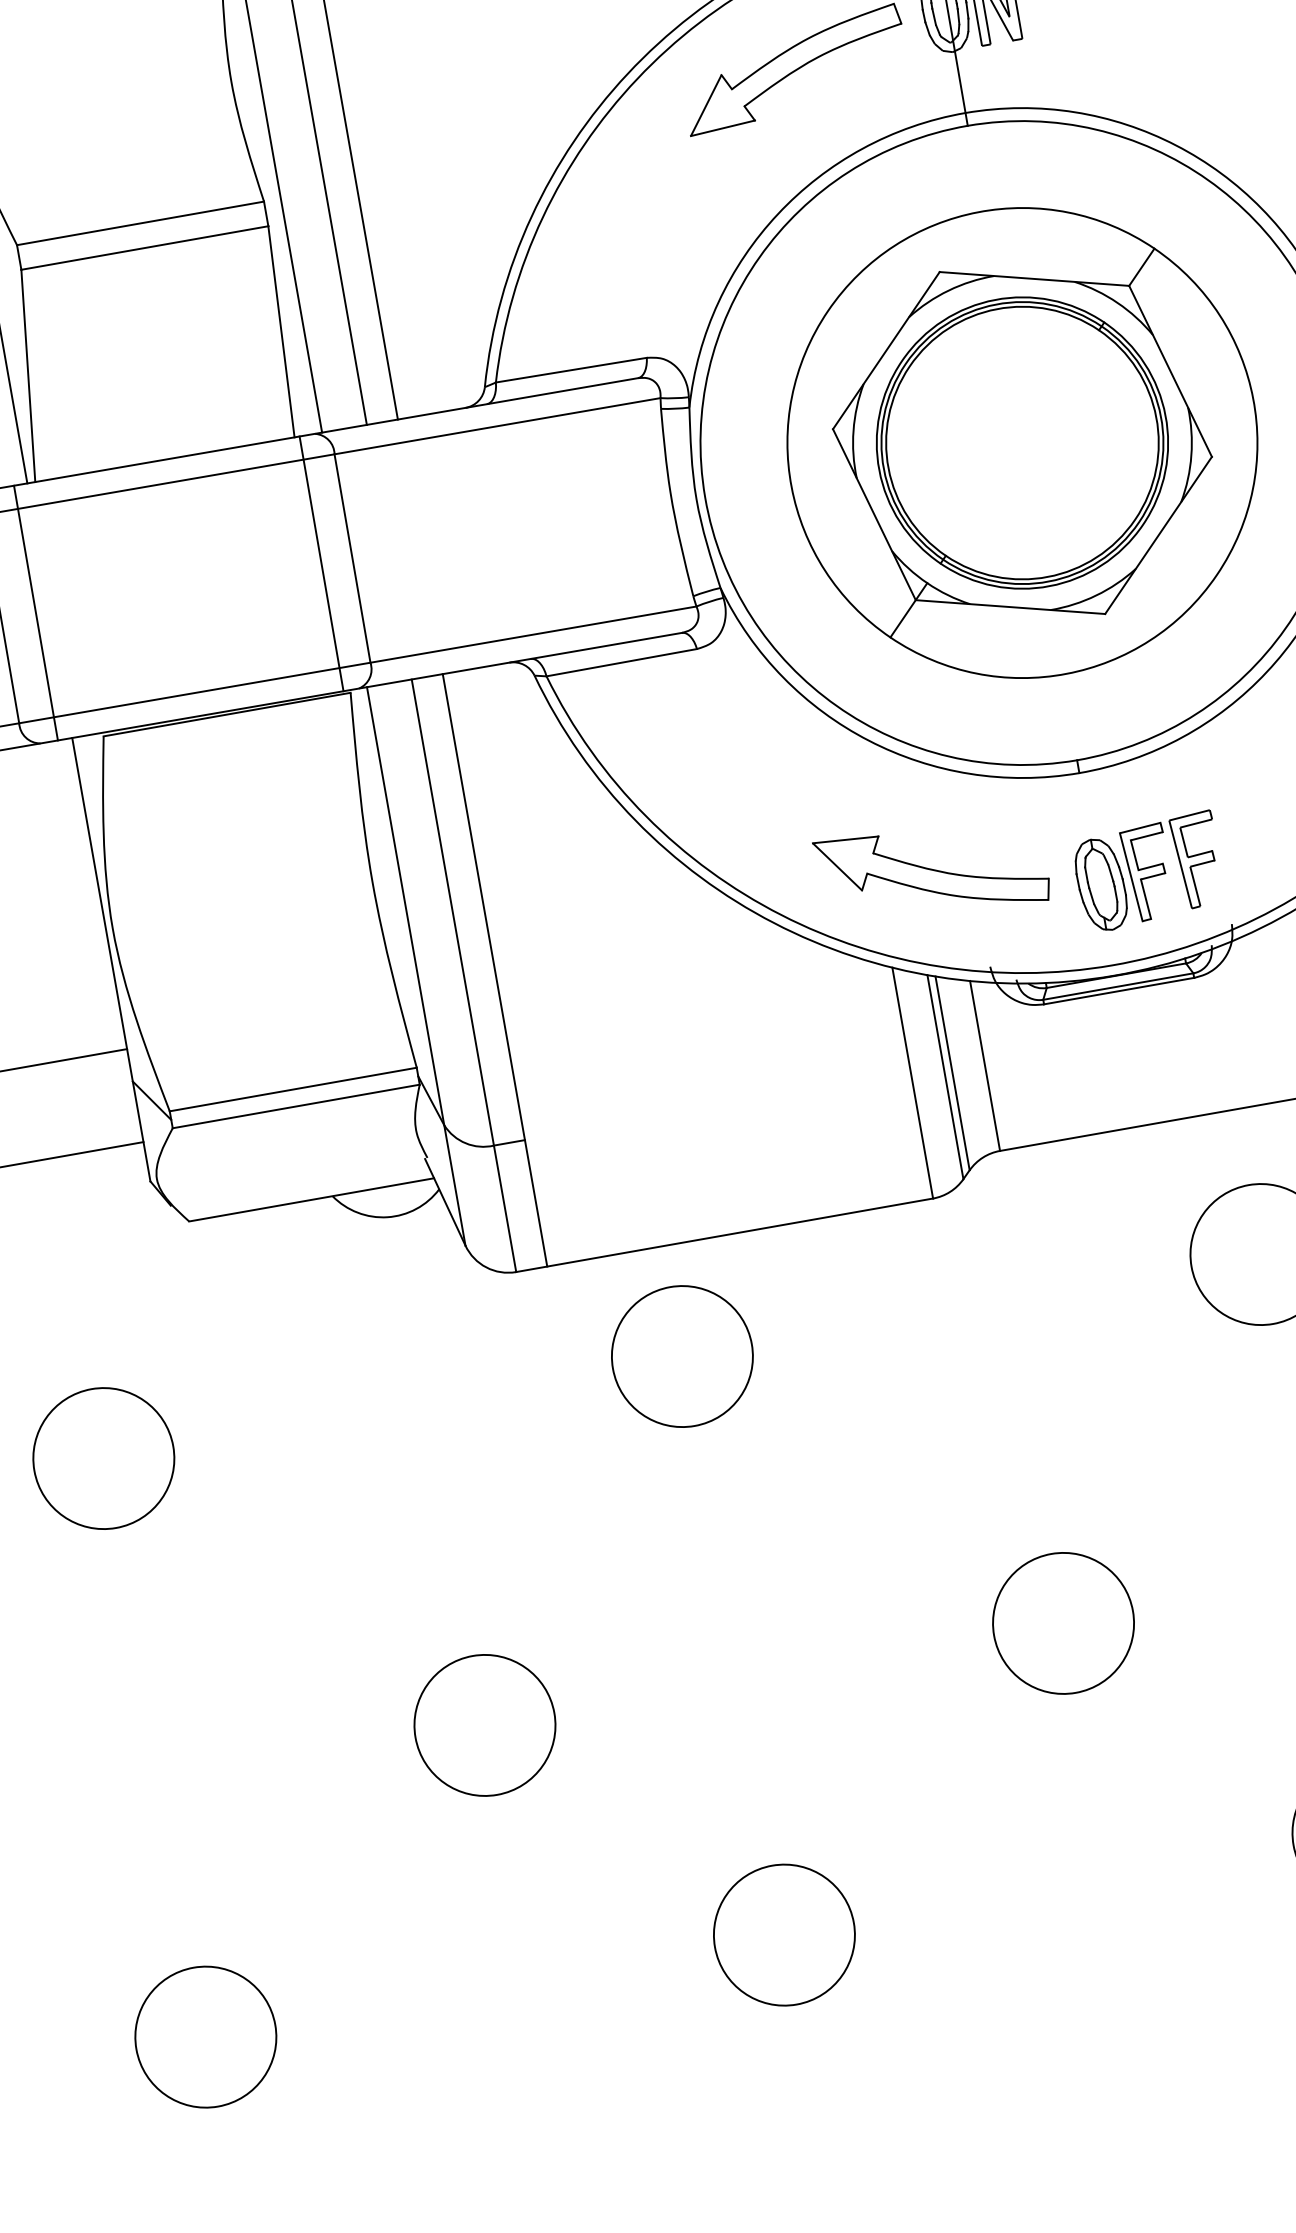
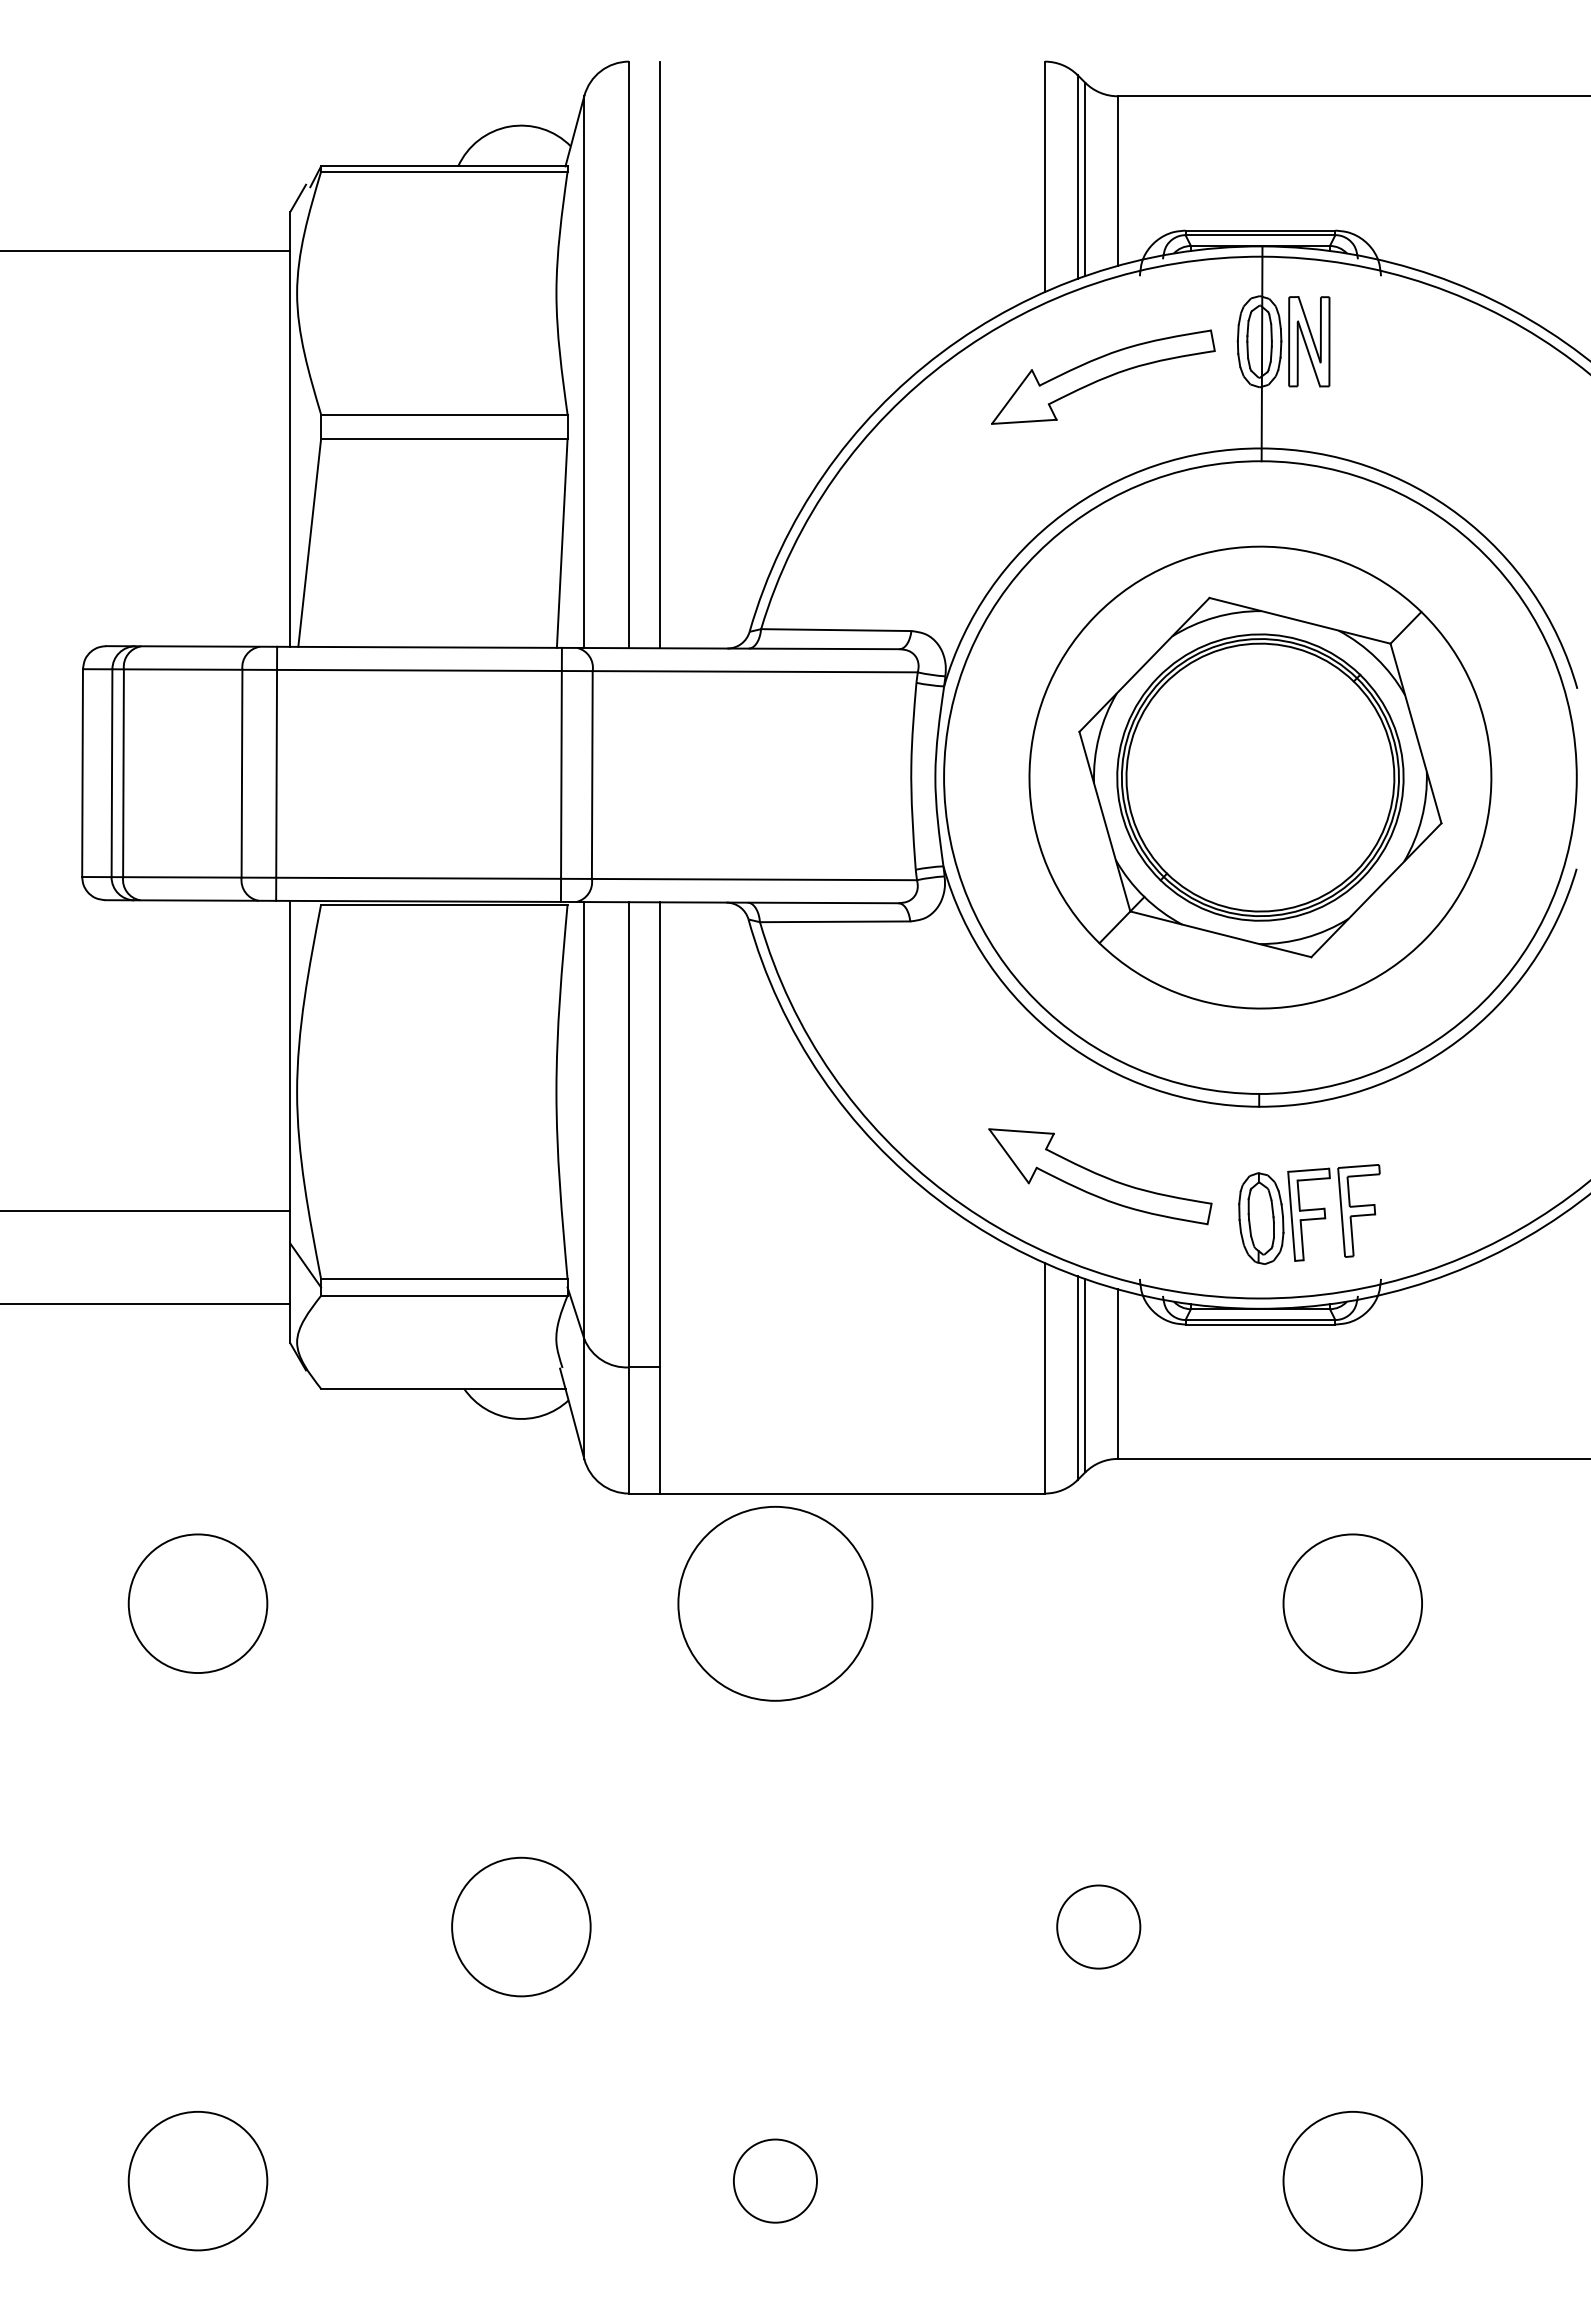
circle: (682, 1356) -> (775, 1603), size x1.4
circle: (1063, 1622) -> (1098, 1926), size x0.6
circle: (784, 1934) -> (775, 2180), size x0.6

